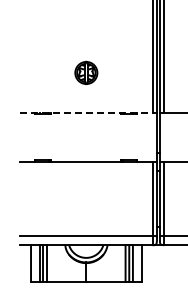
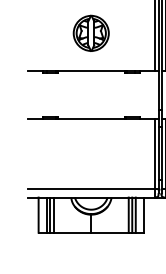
part: (86, 72) -> (91, 32), size x1.67
line: (86, 112) -> (91, 71), dashed -> solid

